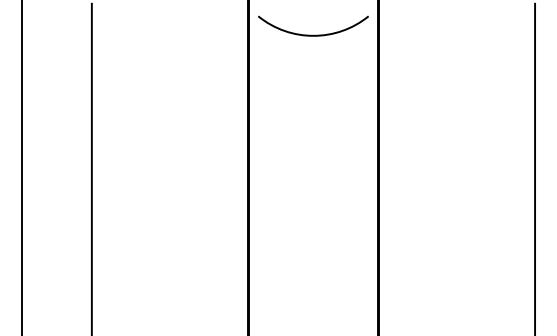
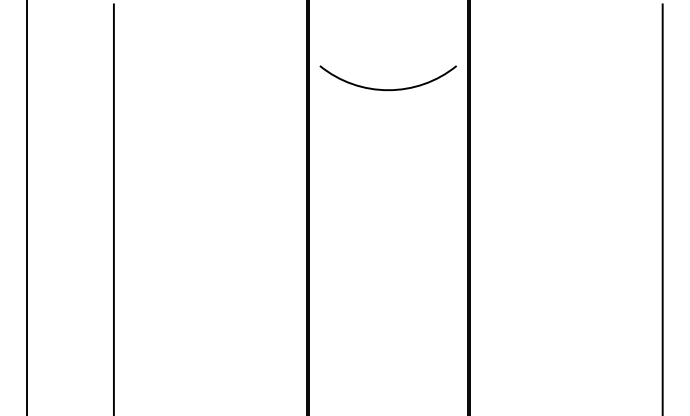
arc: (313, 34) -> (388, 88), moved

